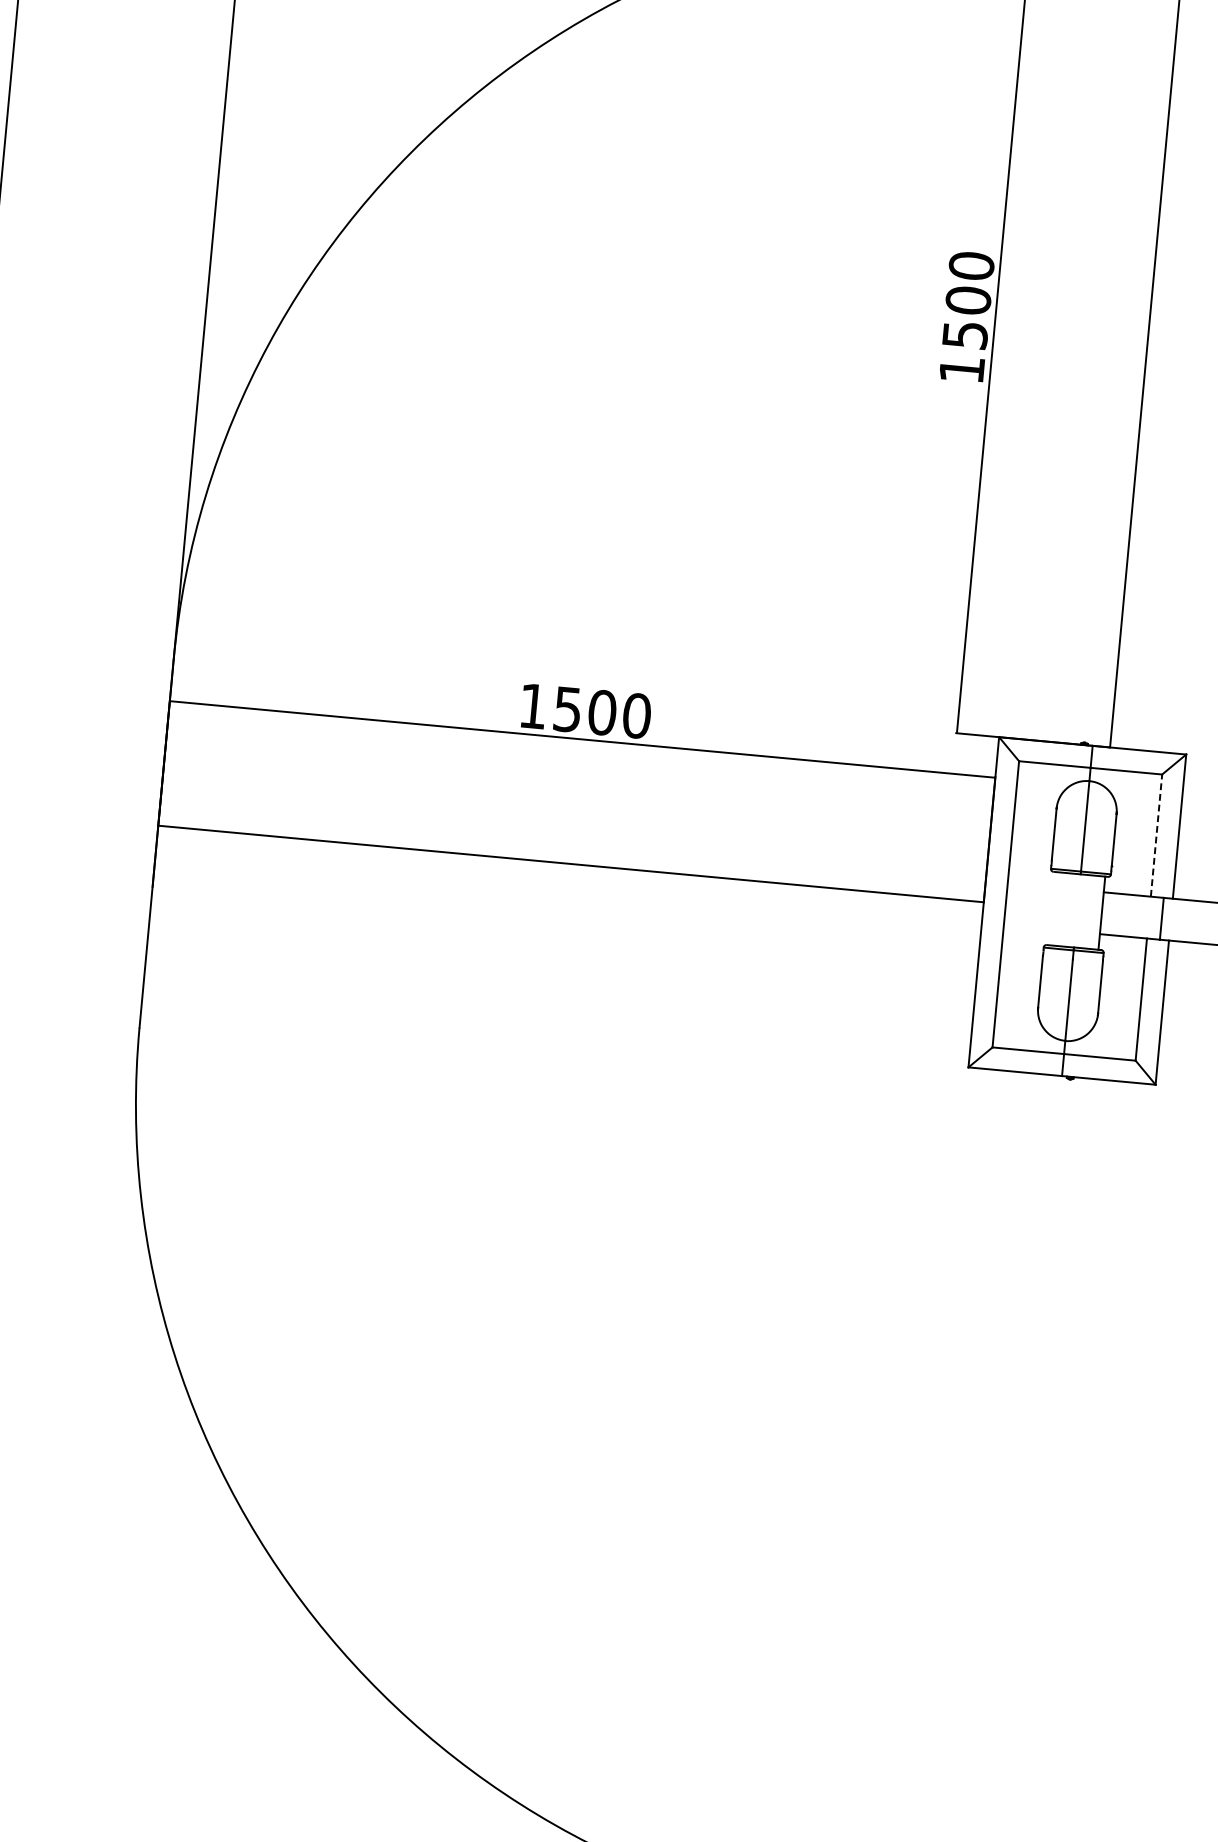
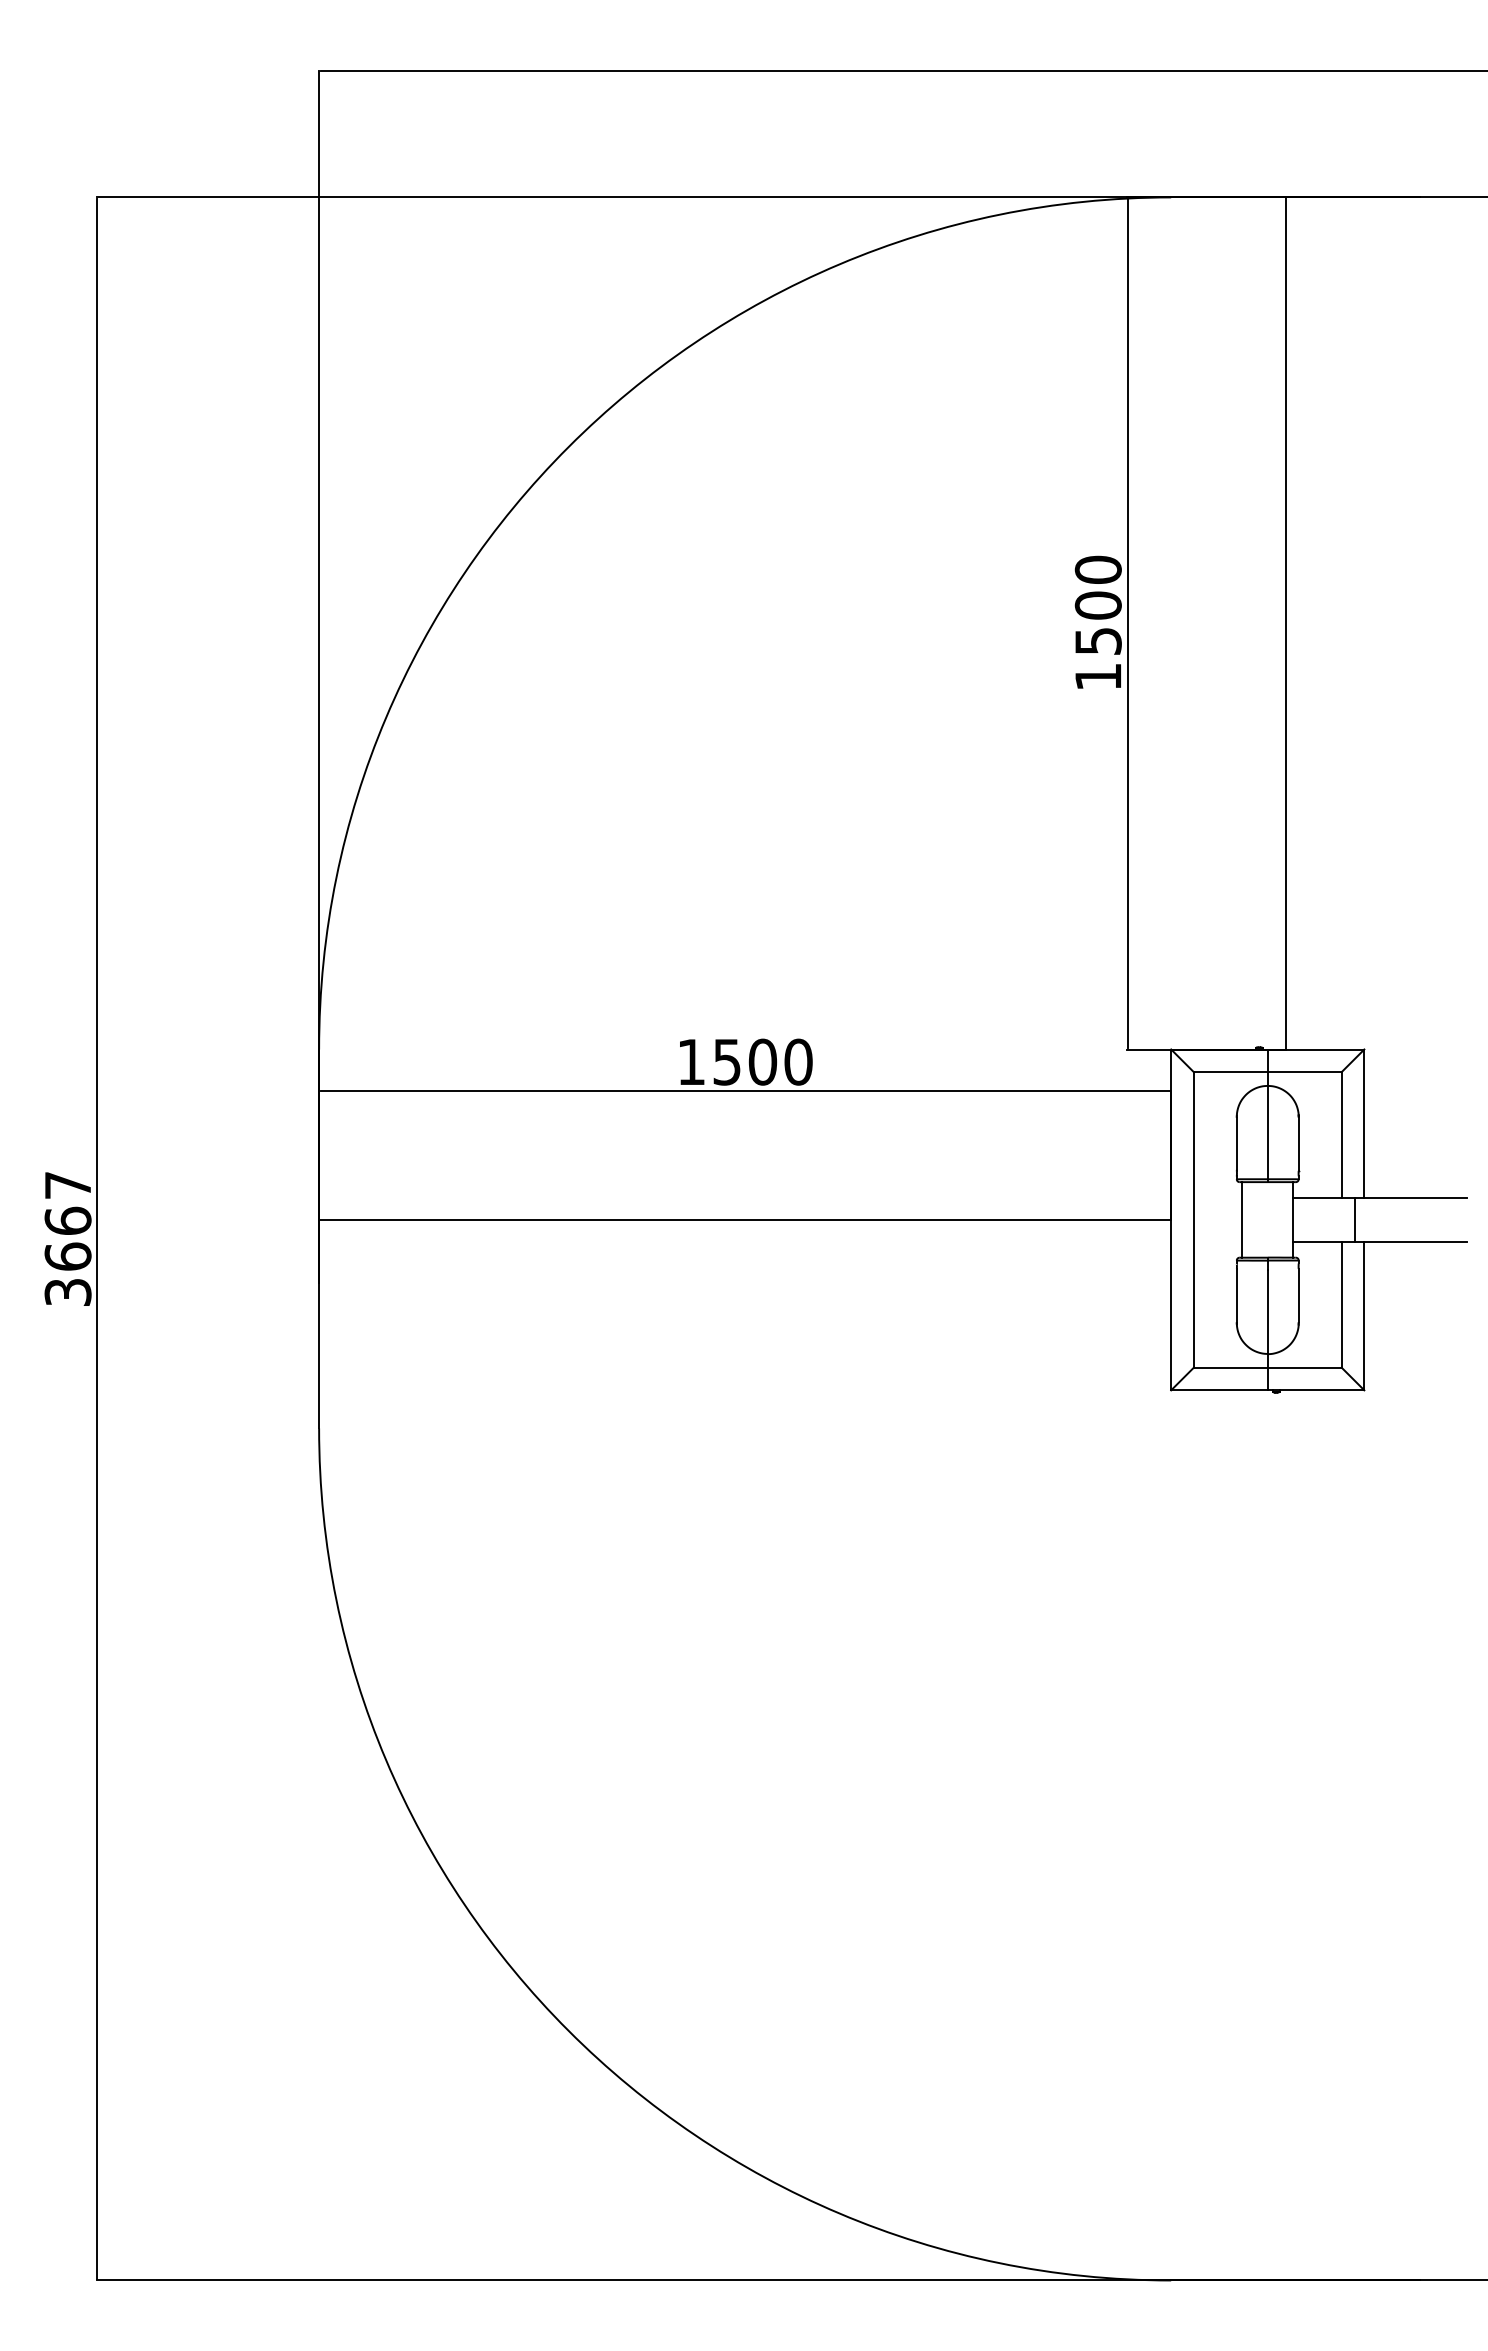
line: (1156, 834) -> (1341, 1134), dashed -> solid
line: (1052, 908) -> (1242, 1219), added

